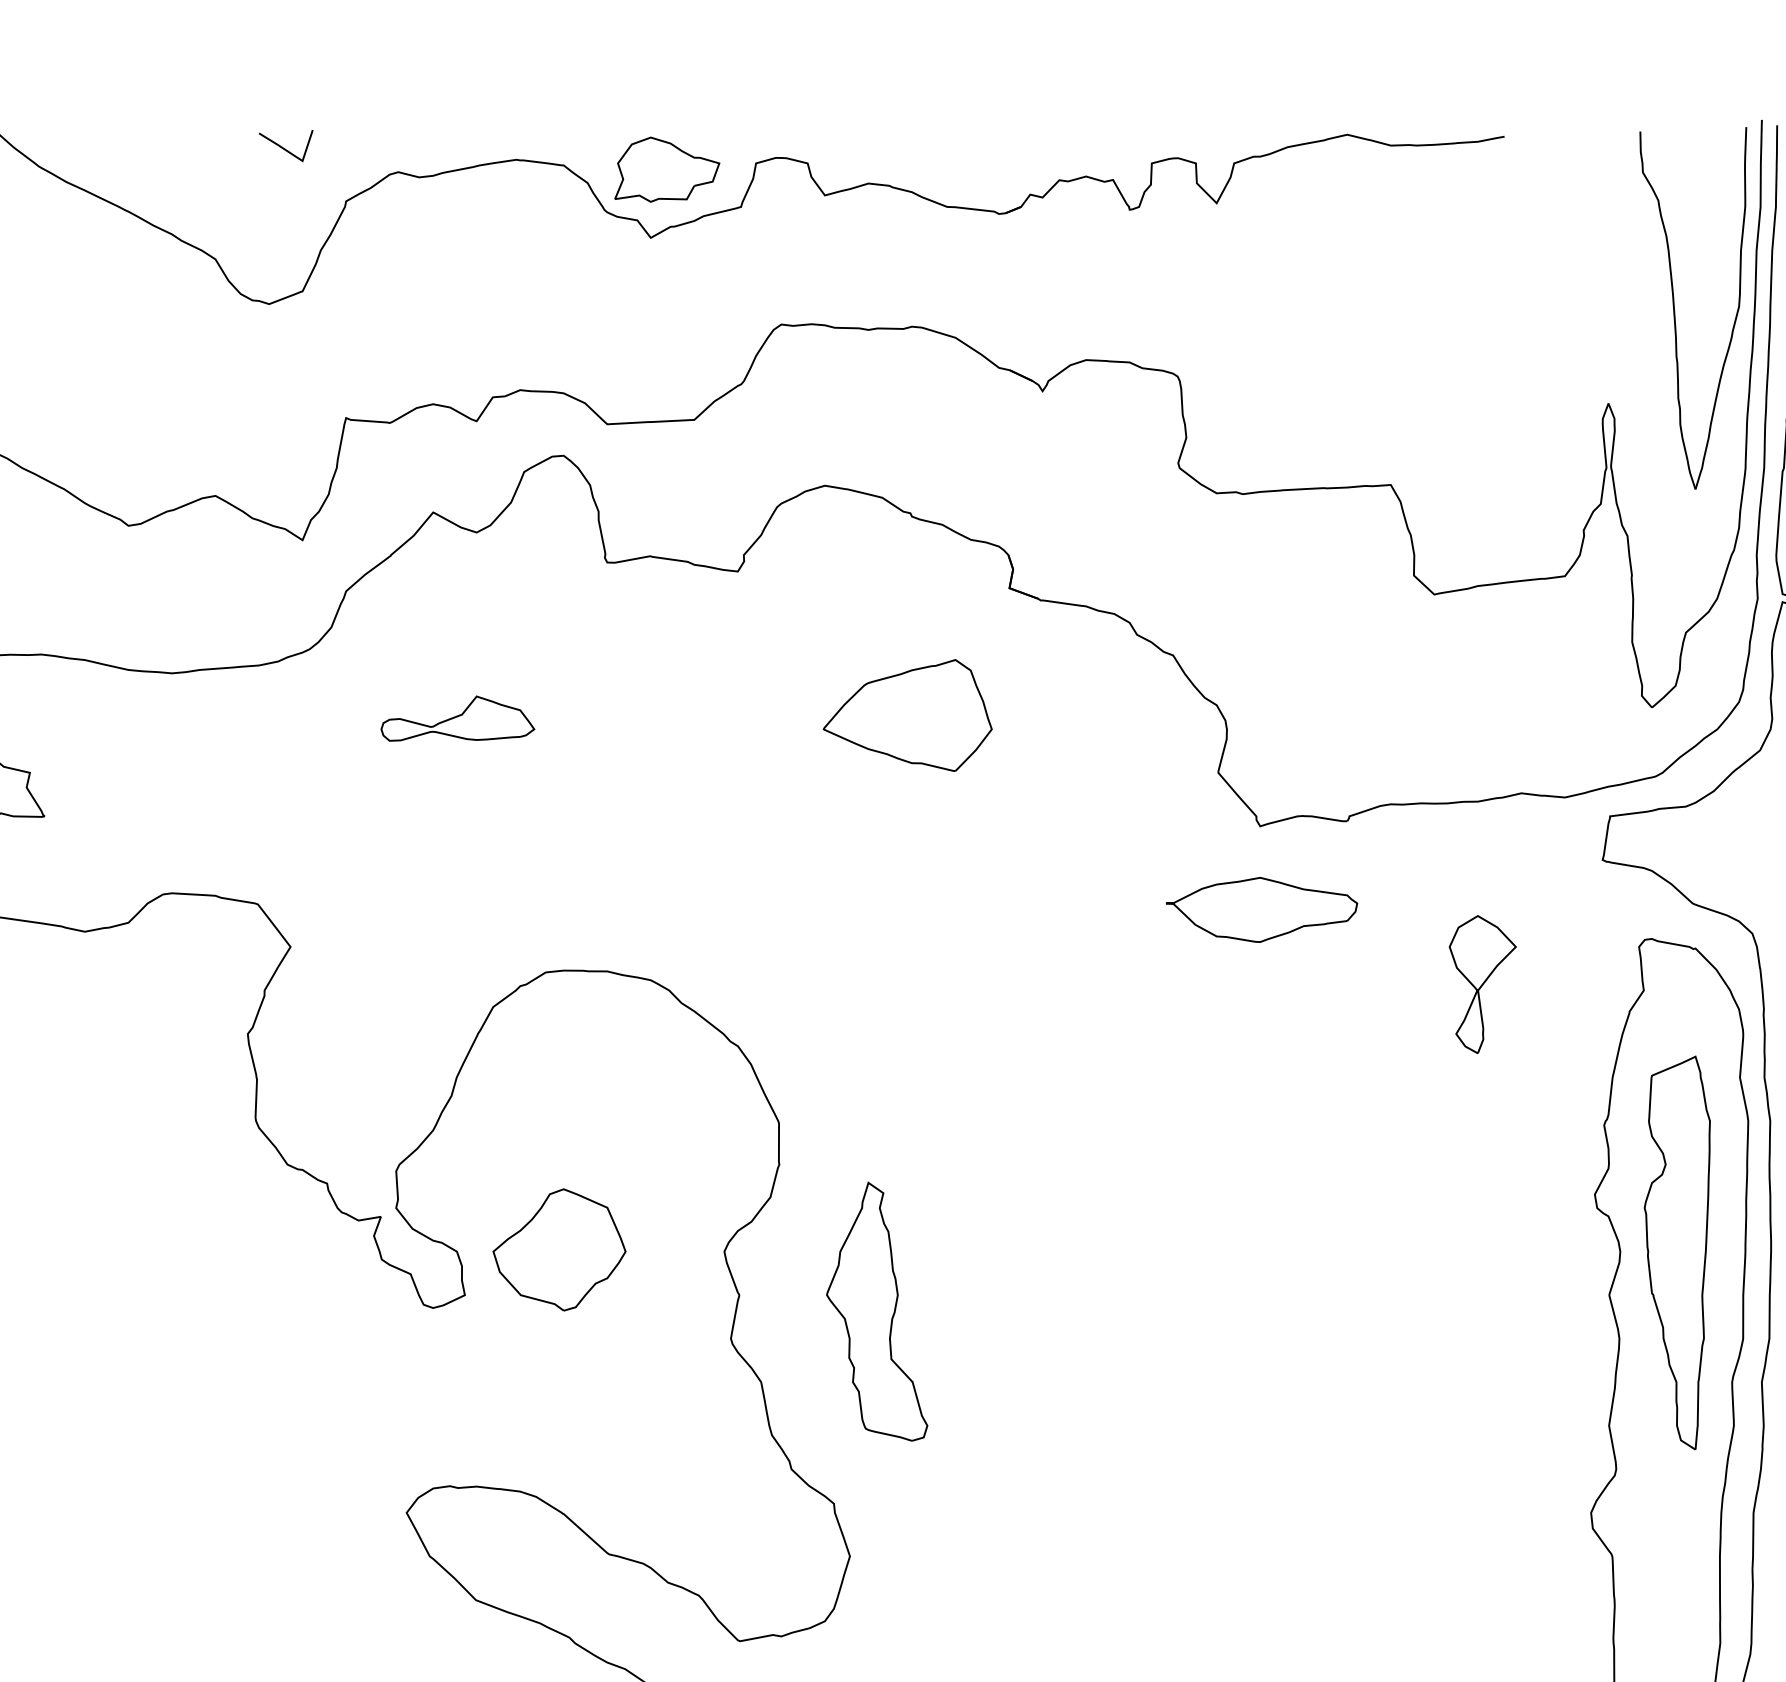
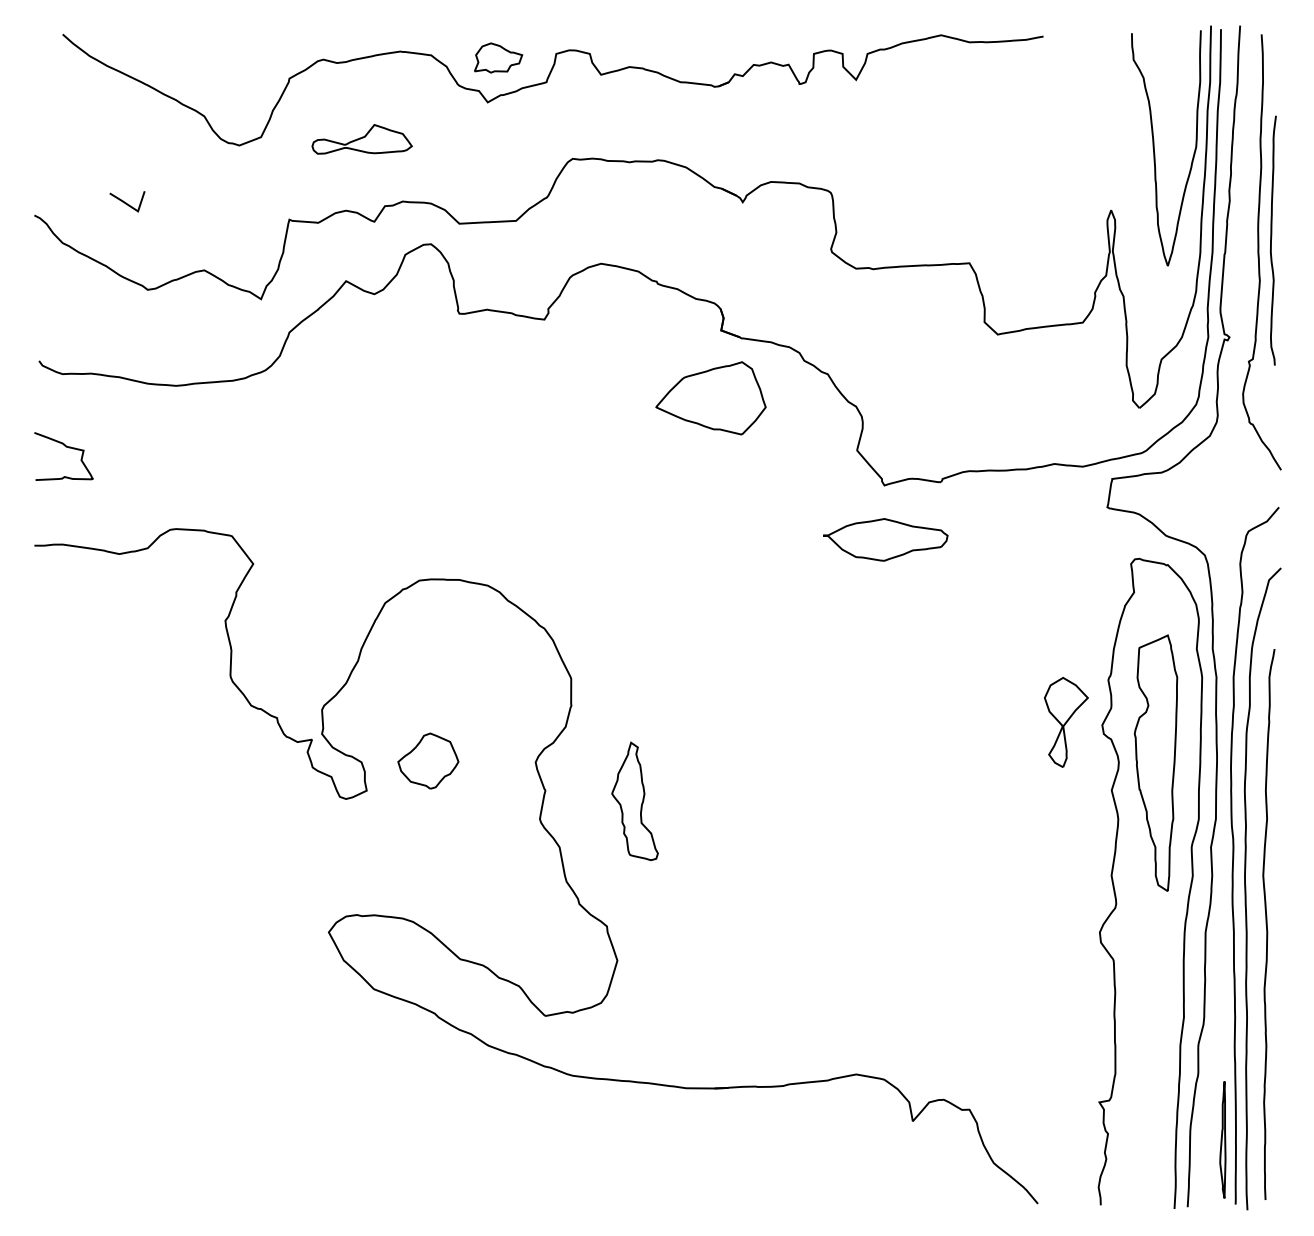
line: (284, 147) -> (126, 202), moved
part: (667, 168) -> (498, 57), size x0.7
part: (906, 715) -> (710, 398), moved
part: (456, 718) -> (361, 139), moved
part: (1483, 984) -> (1066, 722), moved
part: (559, 1248) -> (428, 760), size x0.7
part: (876, 1311) -> (634, 801), size x0.7

